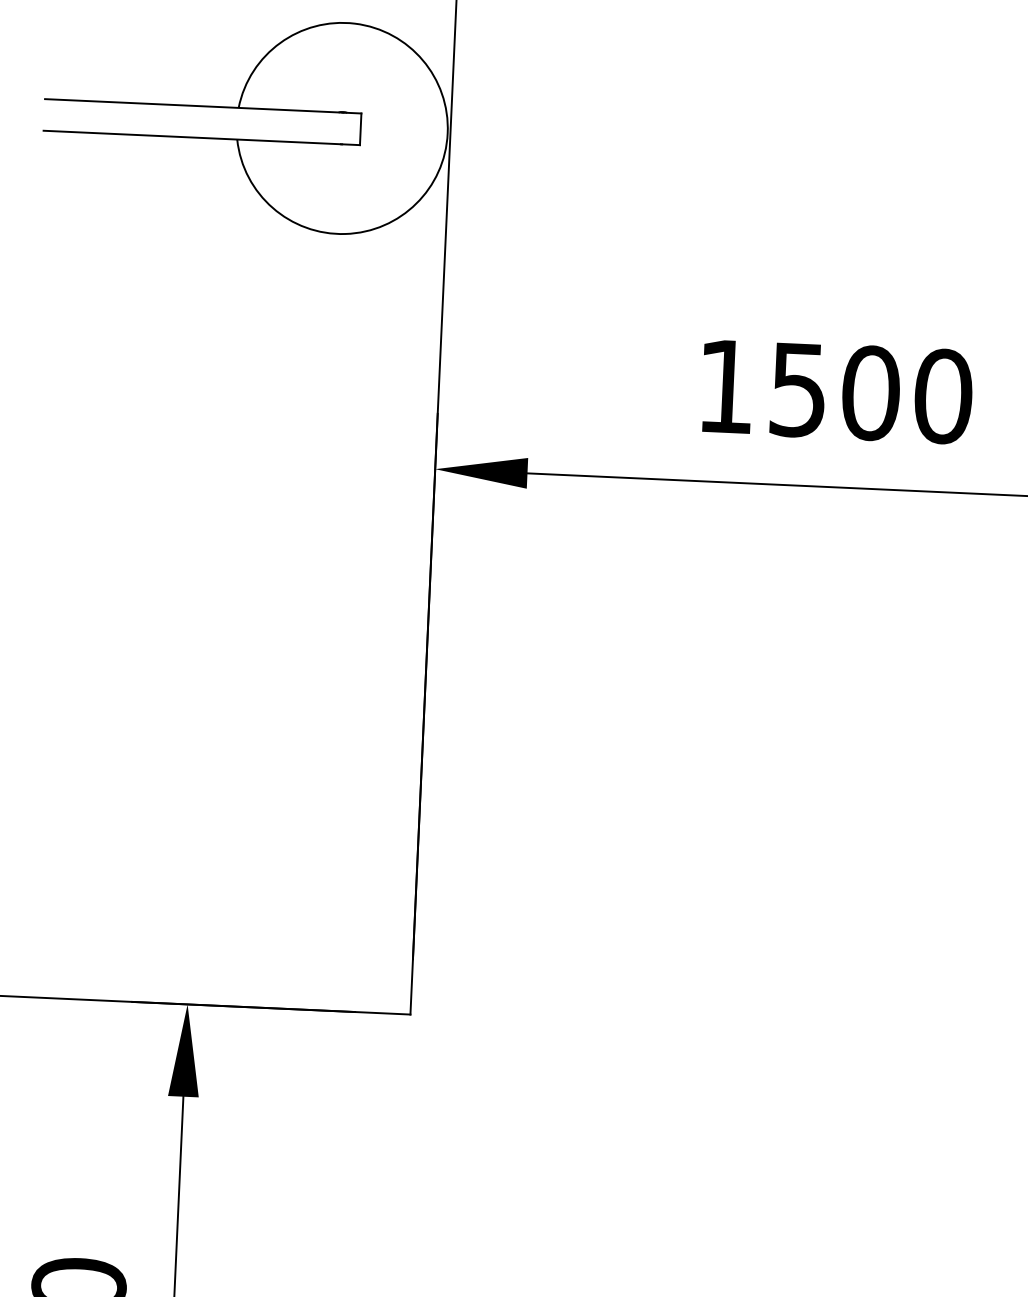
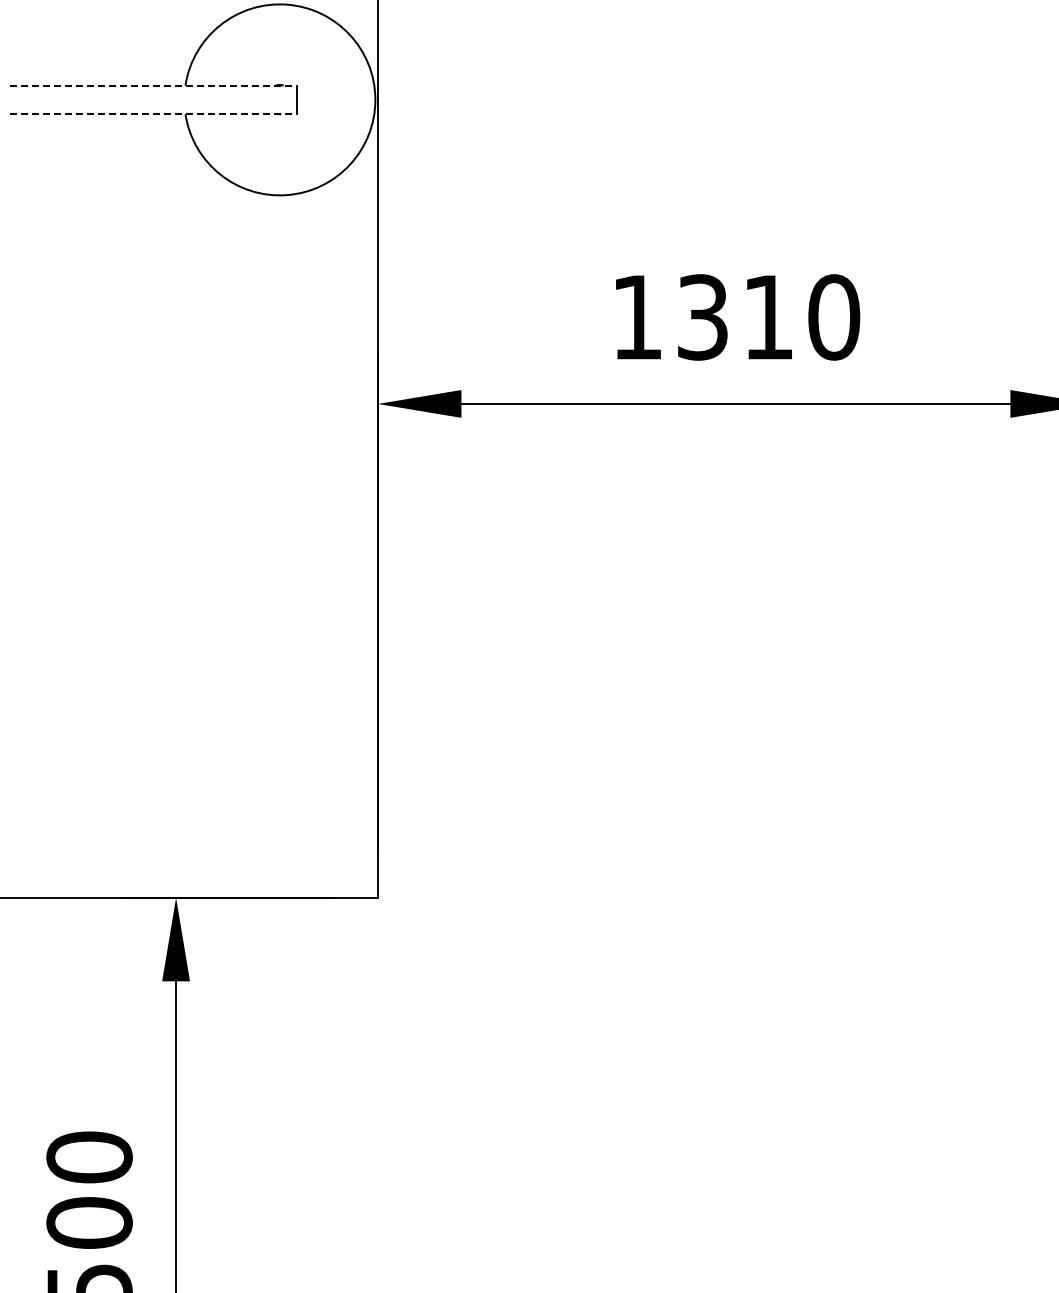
line: (203, 106) -> (153, 85), solid -> dashed
line: (201, 138) -> (153, 114), solid -> dashed
text: (835, 391) -> (736, 317), 1500 -> 1310

